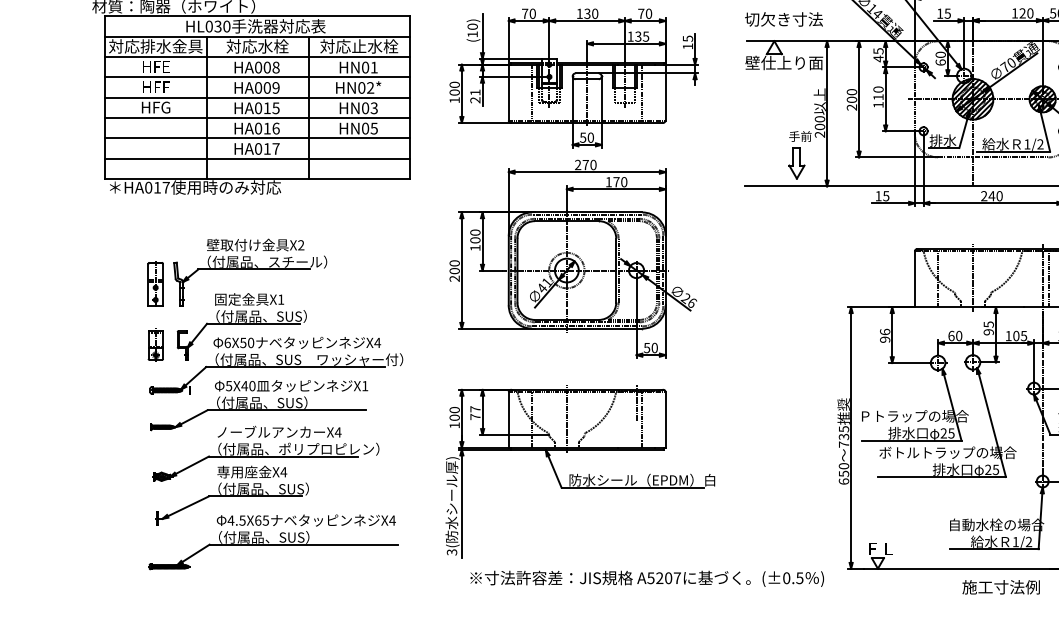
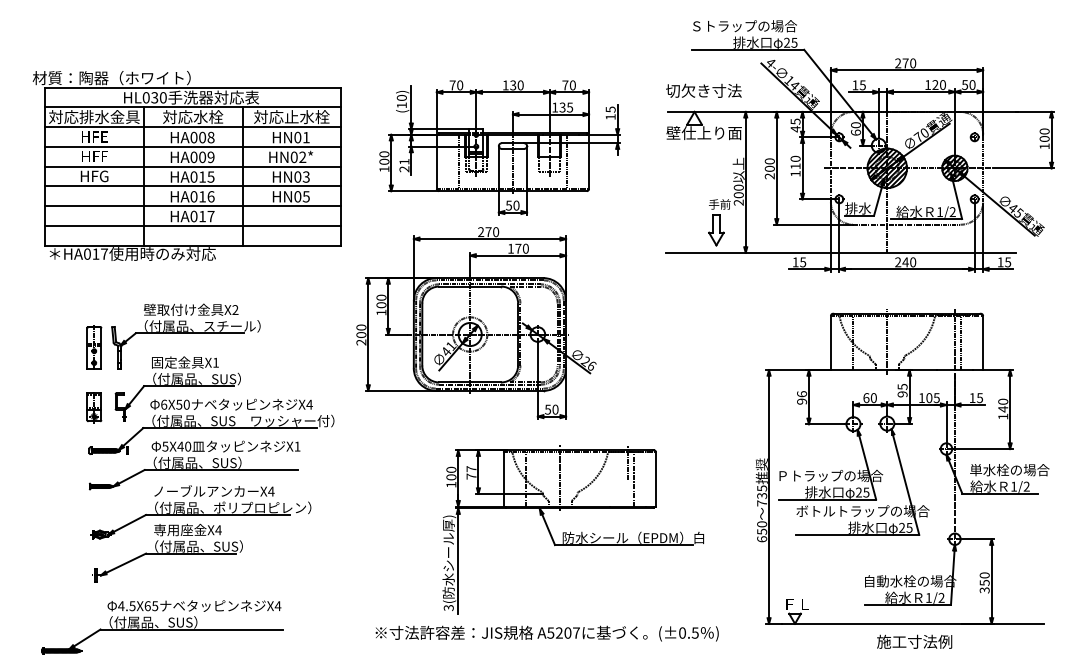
part: (573, 259) -> (476, 323), moved
part: (579, 471) -> (572, 529), moved
part: (273, 542) -> (162, 627), moved
text: (646, 578) -> (546, 633), moved

